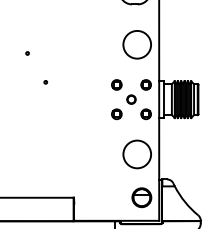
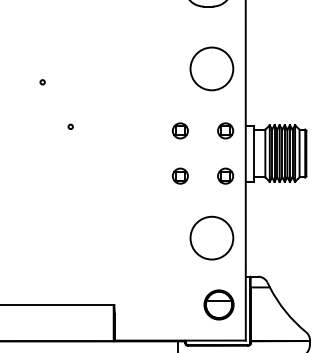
part: (131, 99) -> (203, 153), removed

